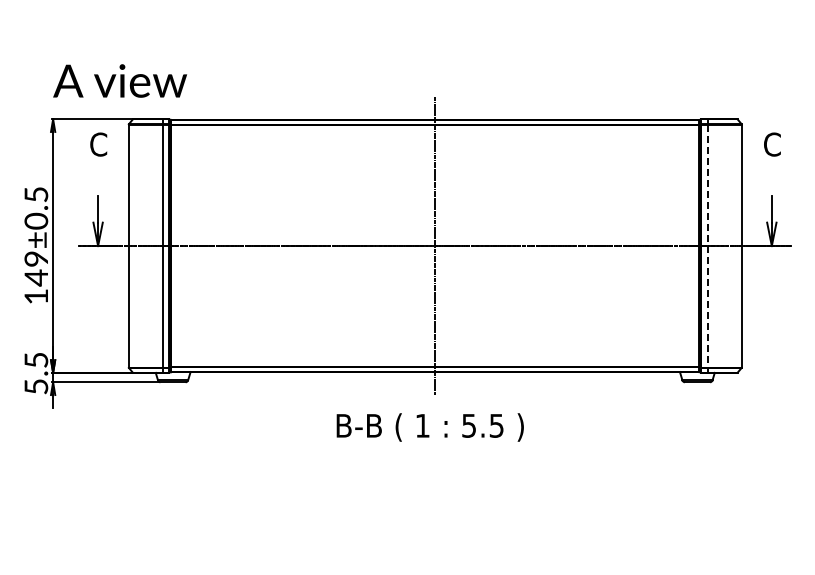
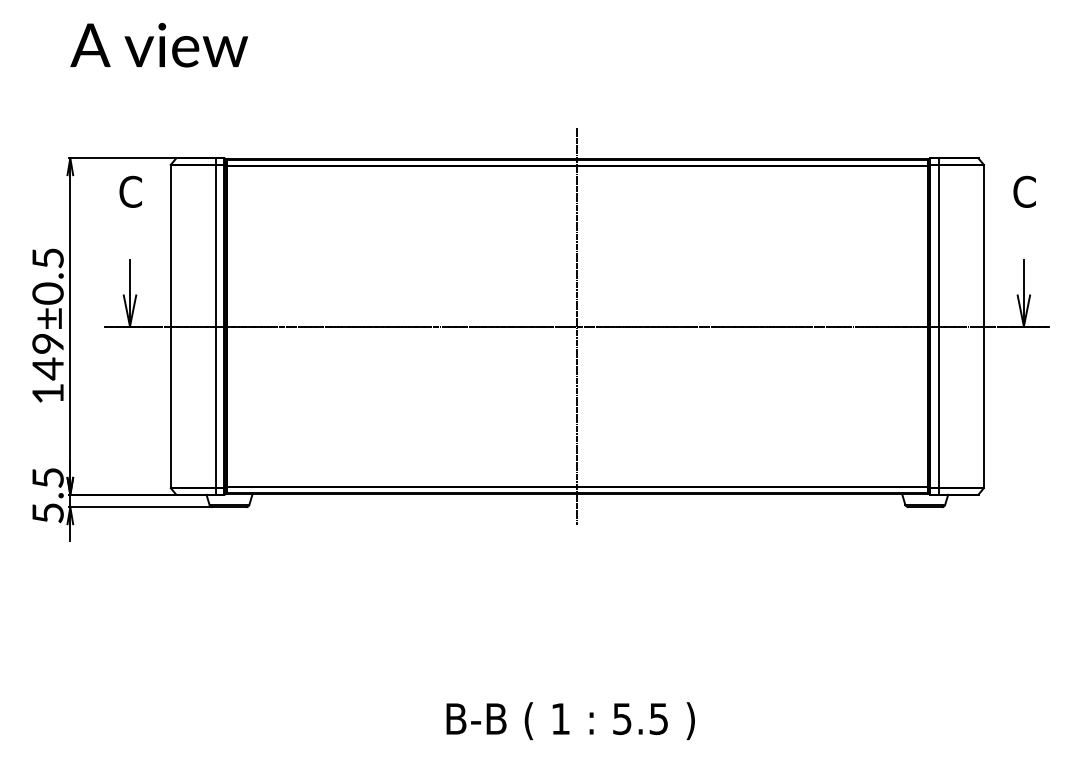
text: (119, 80) -> (158, 44), moved
line: (707, 246) -> (938, 327), dashed -> solid
text: (429, 427) -> (569, 721), moved

